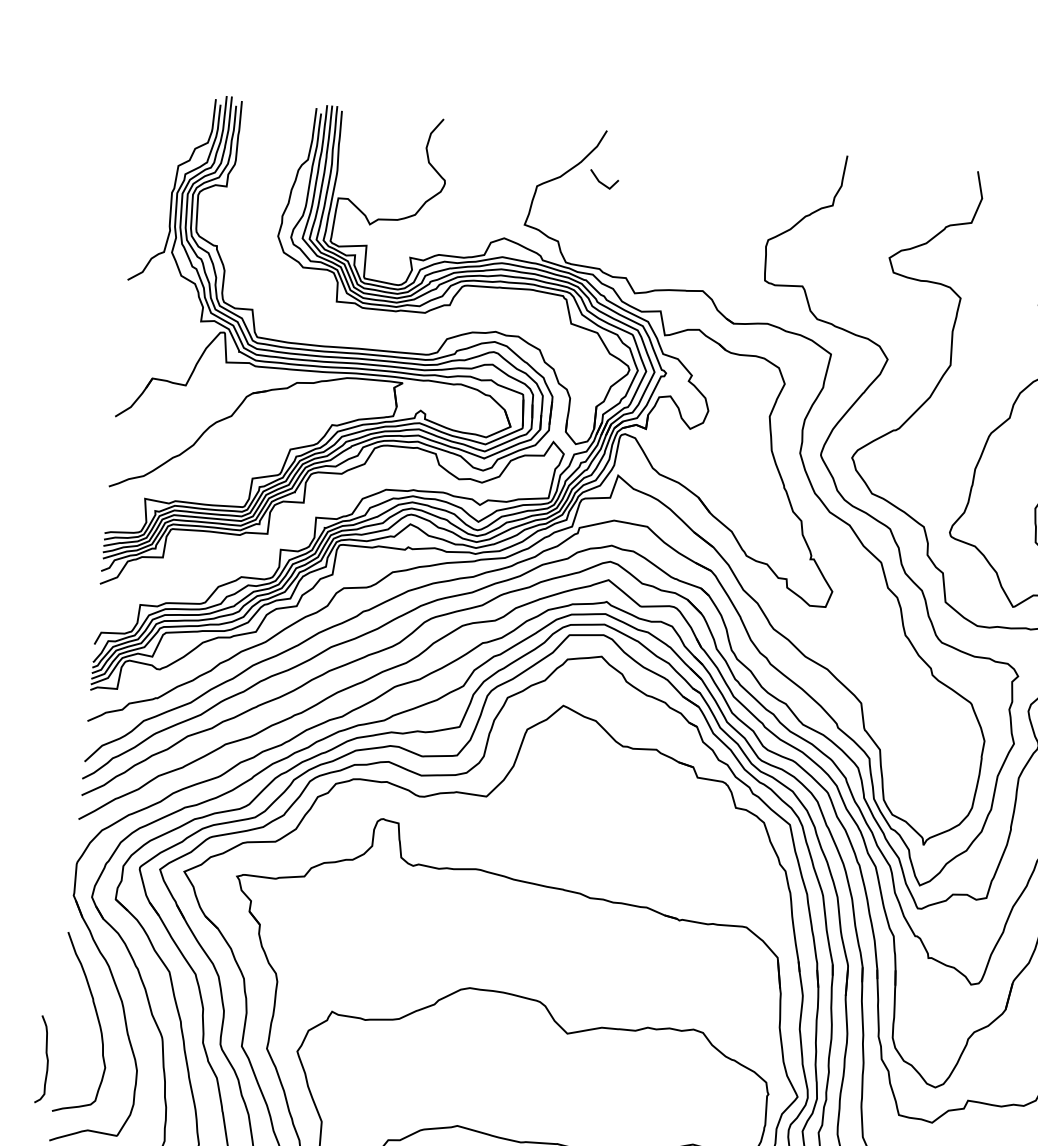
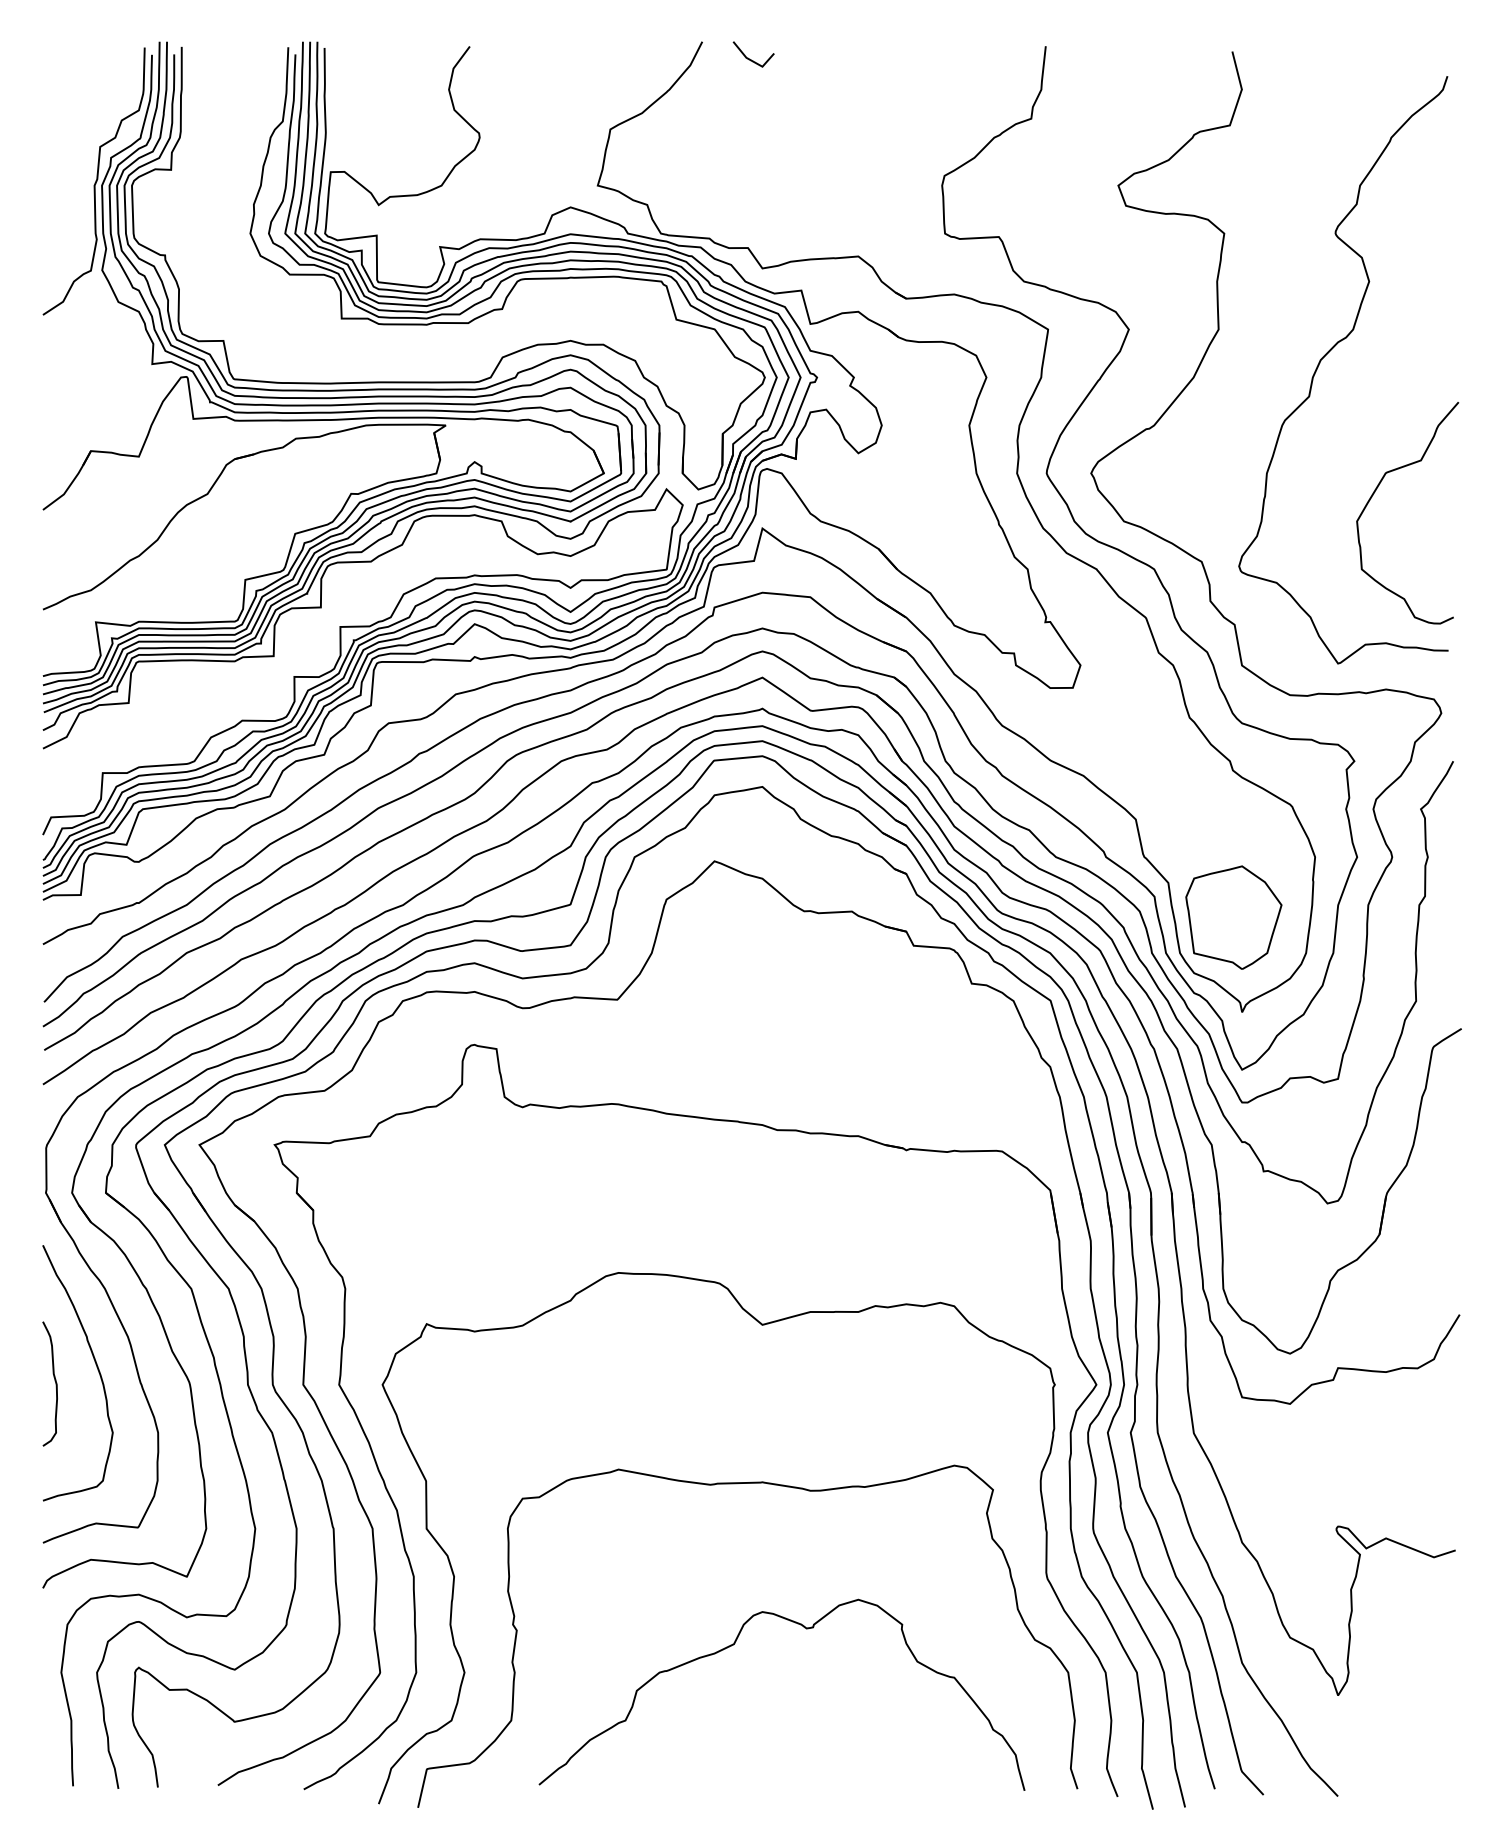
line: (602, 183) -> (751, 59), moved
part: (923, 778) -> (1233, 917), added
curve: (46, 1058) -> (54, 1381), moved

